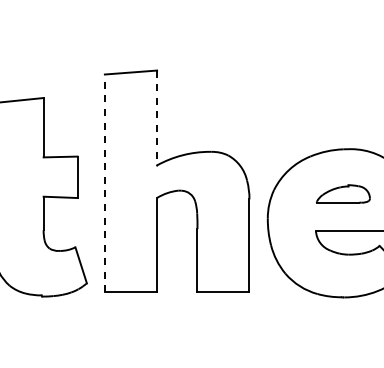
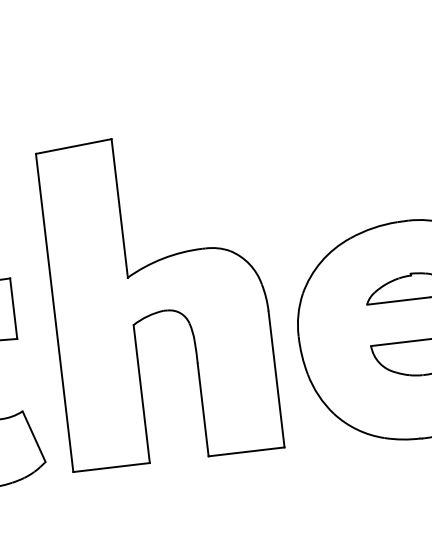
line: (157, 118) -> (120, 209), dashed -> solid
line: (104, 183) -> (54, 313), dashed -> solid

